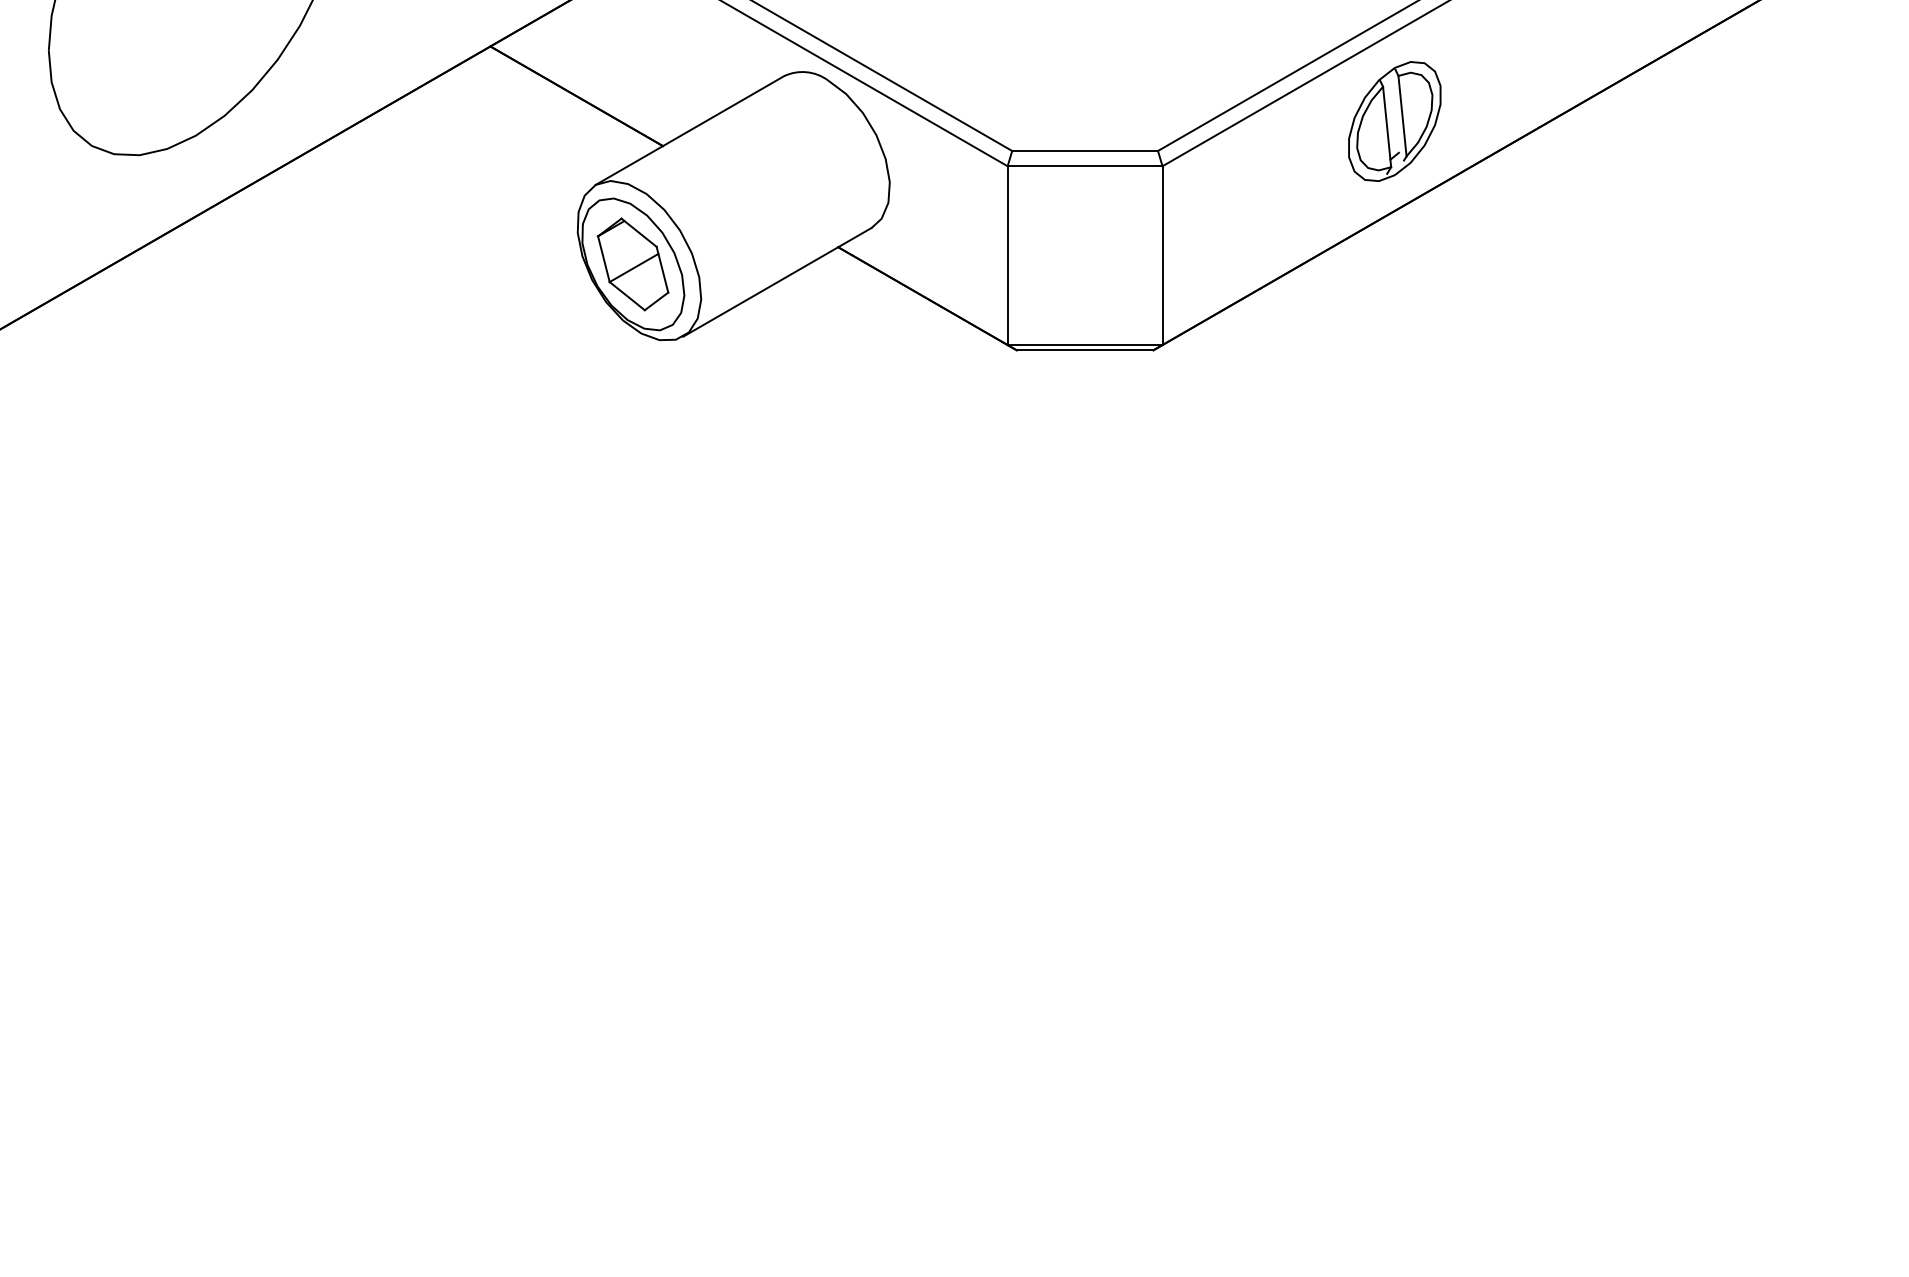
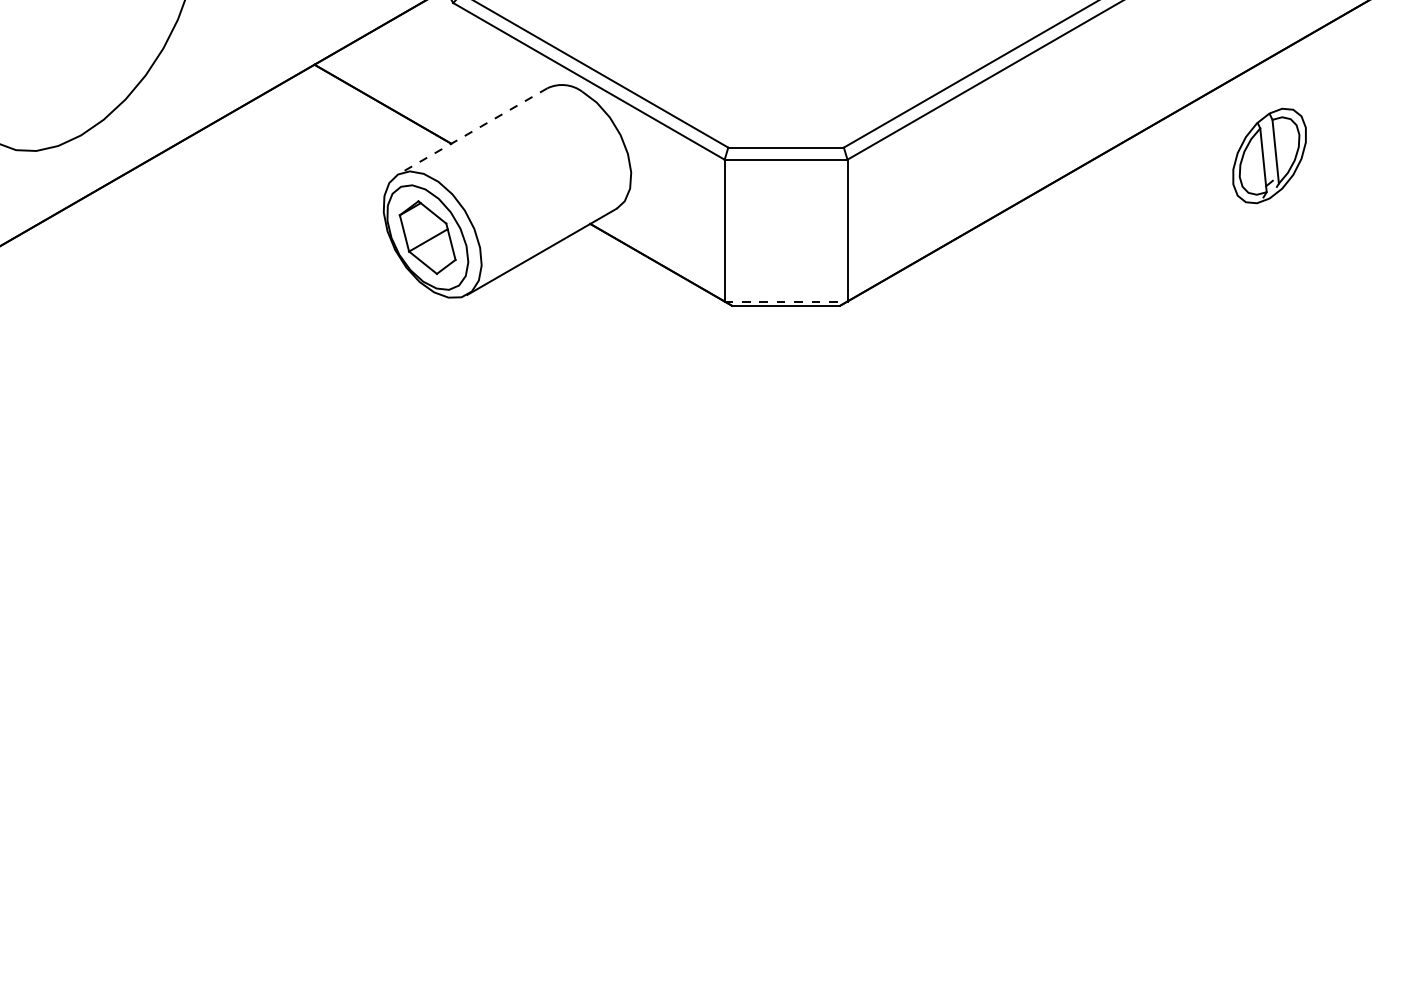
part: (1394, 121) -> (1269, 155), moved
line: (689, 130) -> (472, 131), solid -> dashed
line: (1085, 345) -> (786, 301), solid -> dashed

